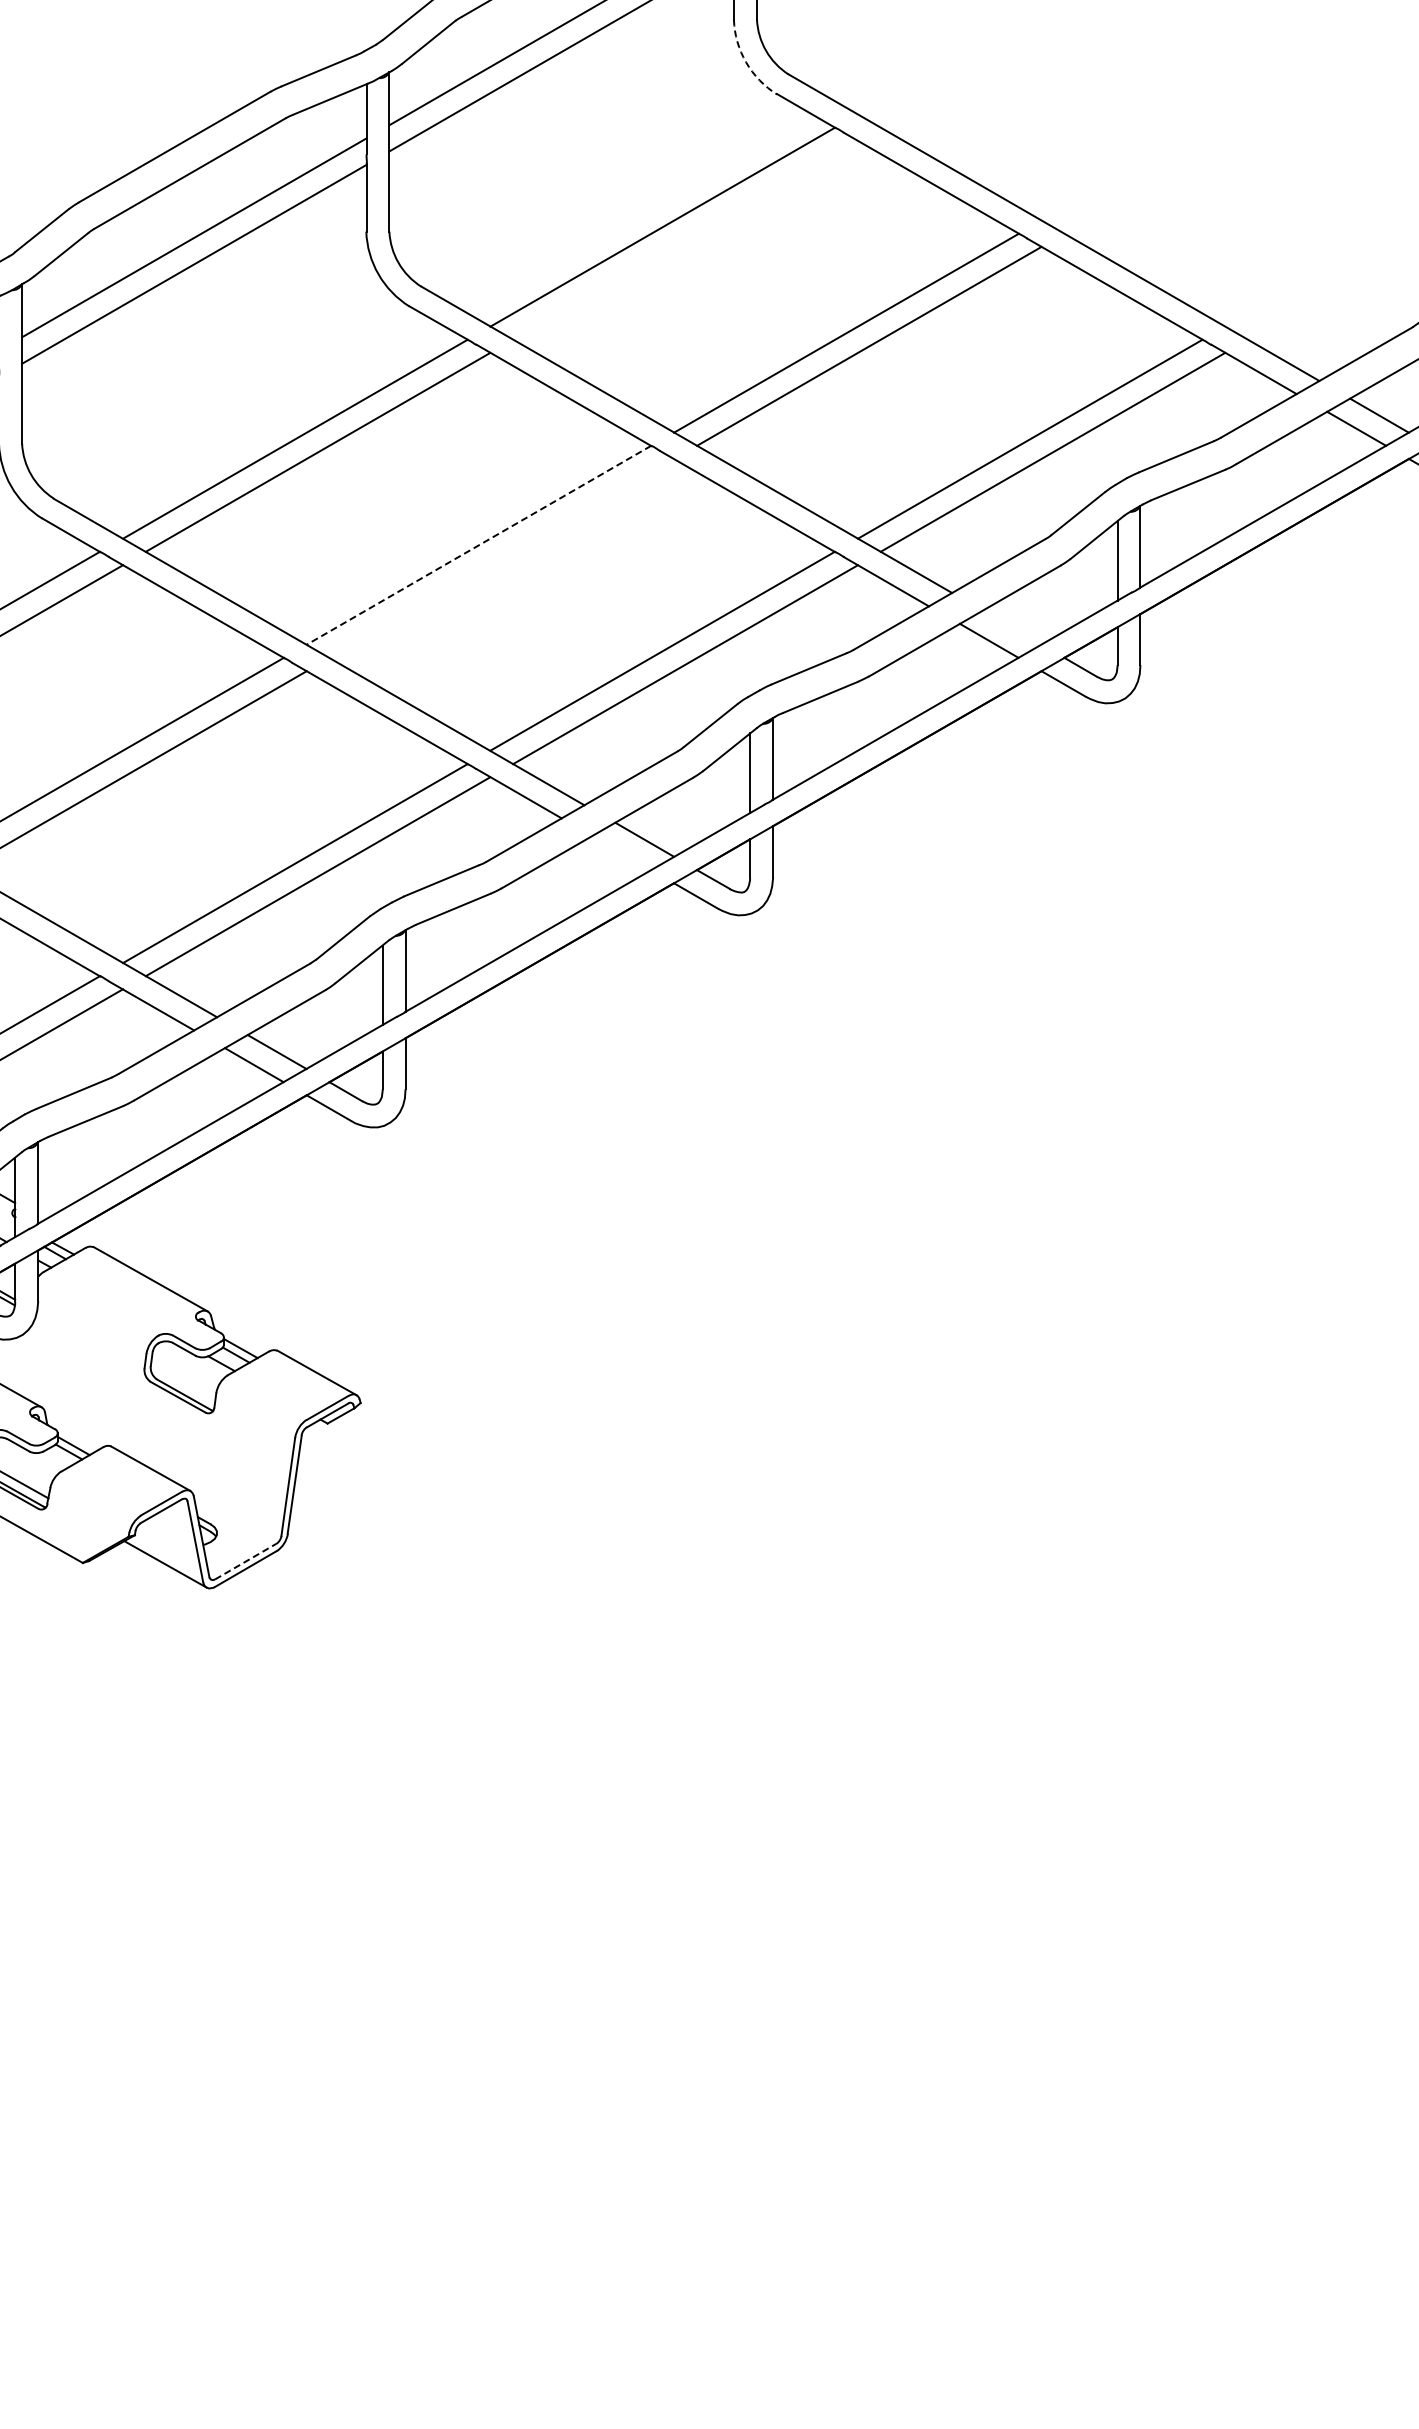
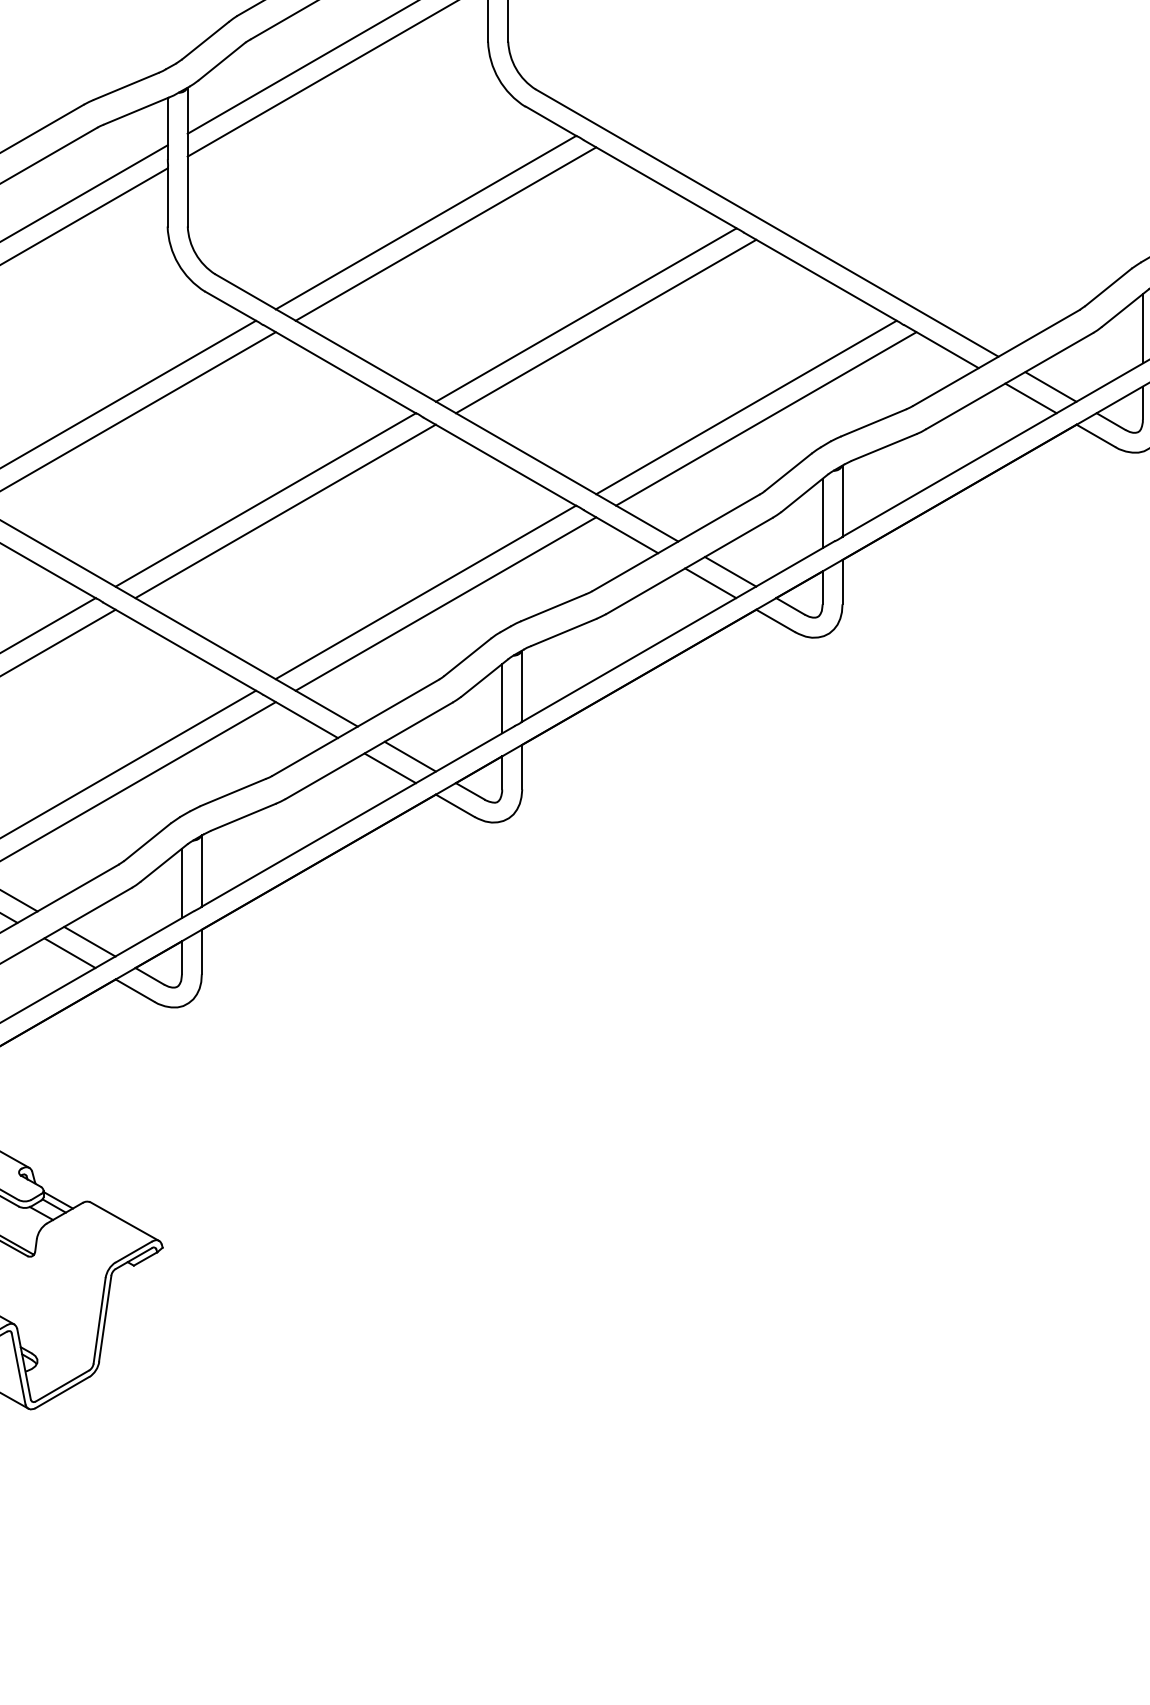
arc: (746, 62) -> (499, 79), dashed -> solid
line: (685, 239) -> (445, 233), added
line: (478, 545) -> (265, 500), dashed -> solid
line: (501, 557) -> (285, 510), added
line: (1011, 627) -> (730, 571), added
line: (621, 853) -> (390, 768), added
line: (246, 1561) -> (63, 1385), dashed -> solid

